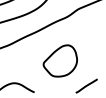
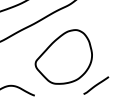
part: (60, 60) -> (63, 56), size x1.43

